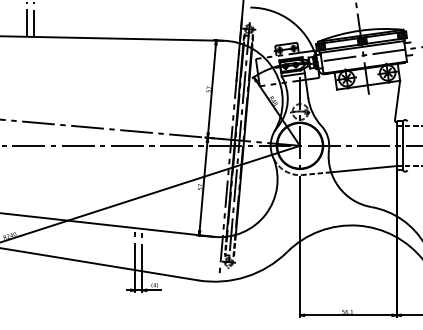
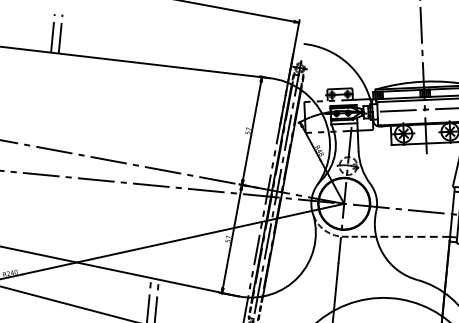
line: (363, 169) -> (412, 237), solid -> dashed

